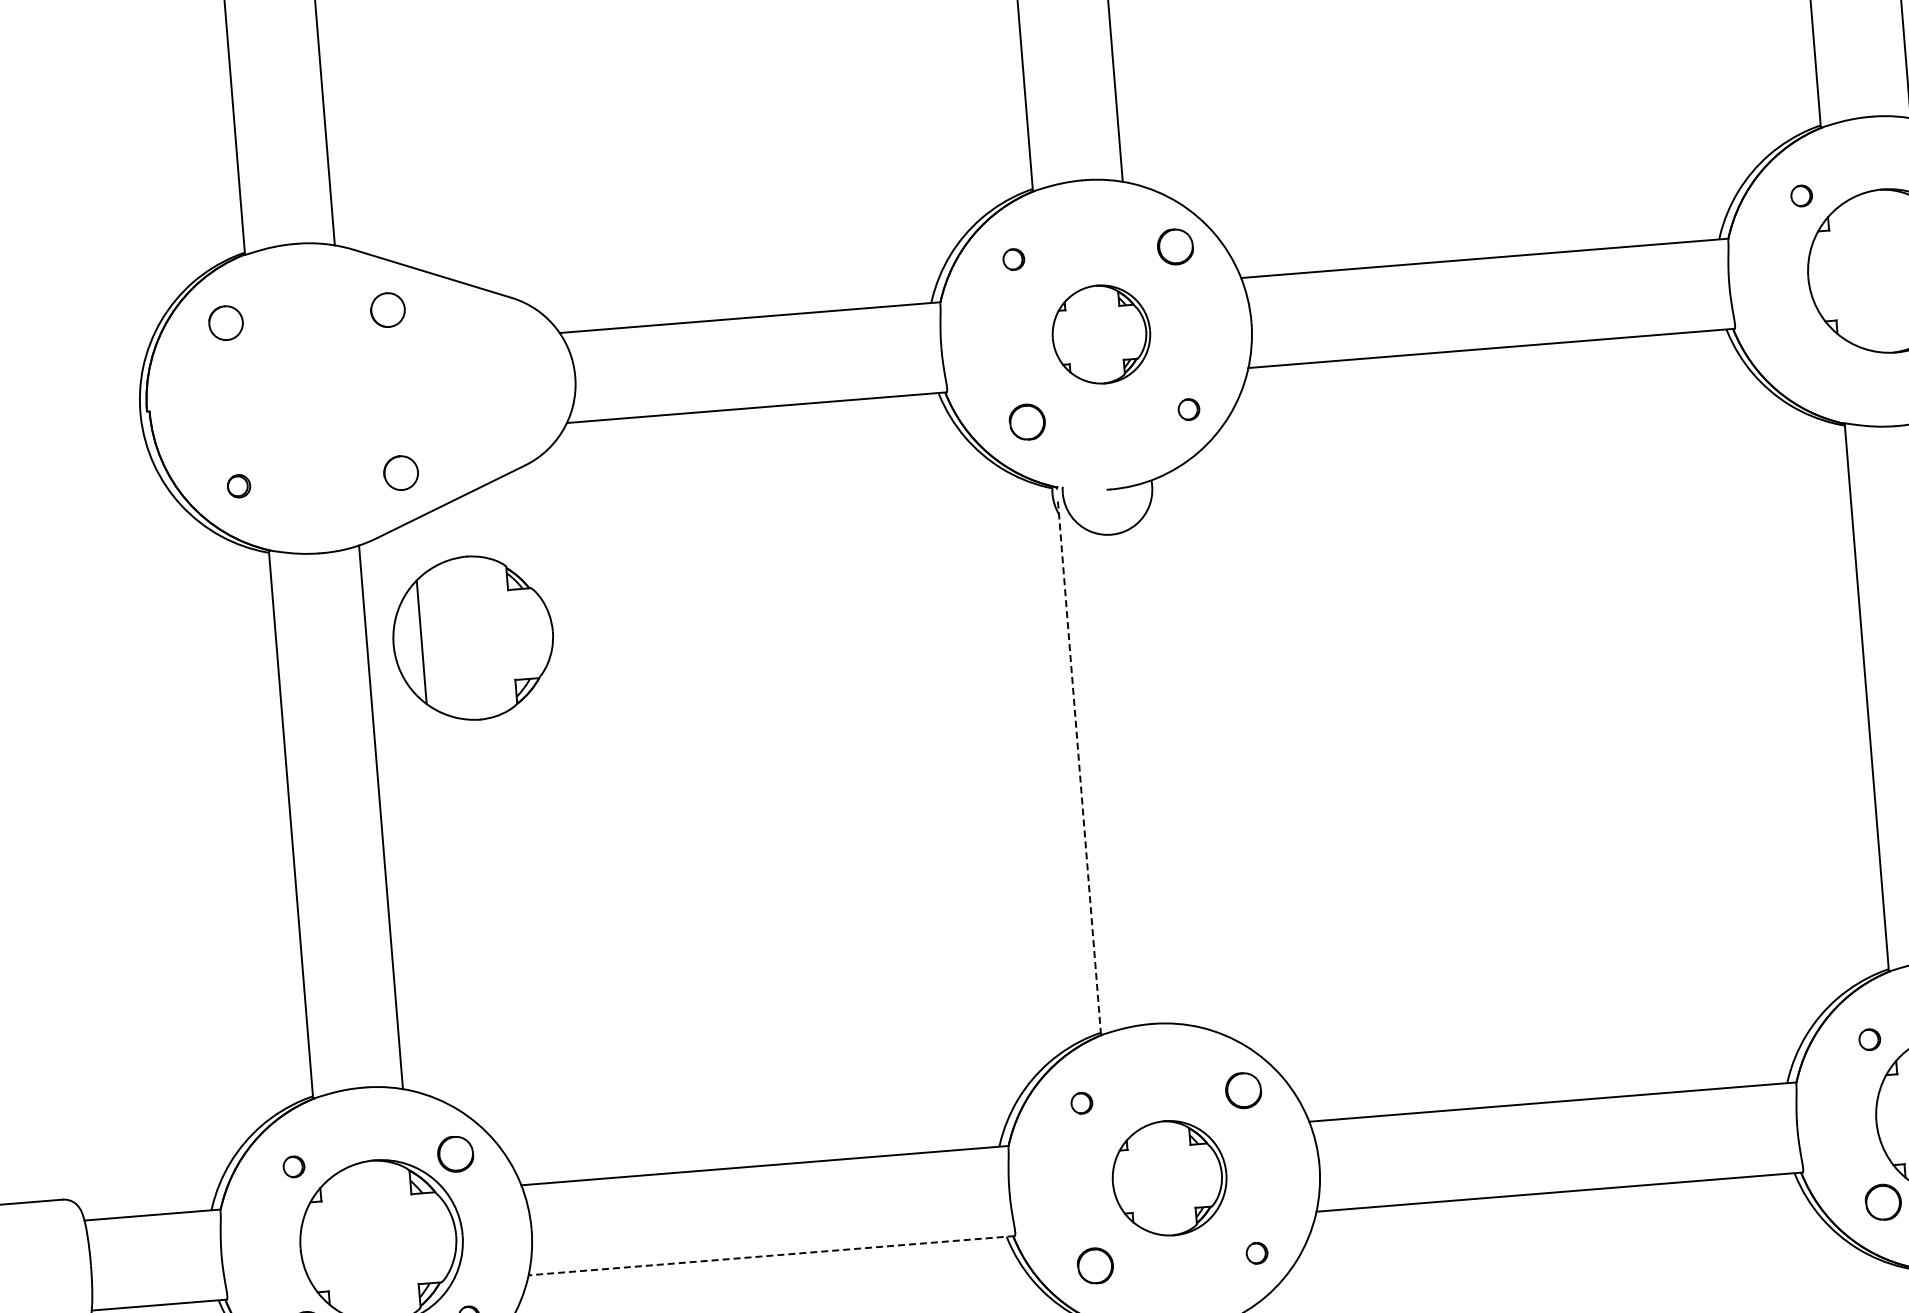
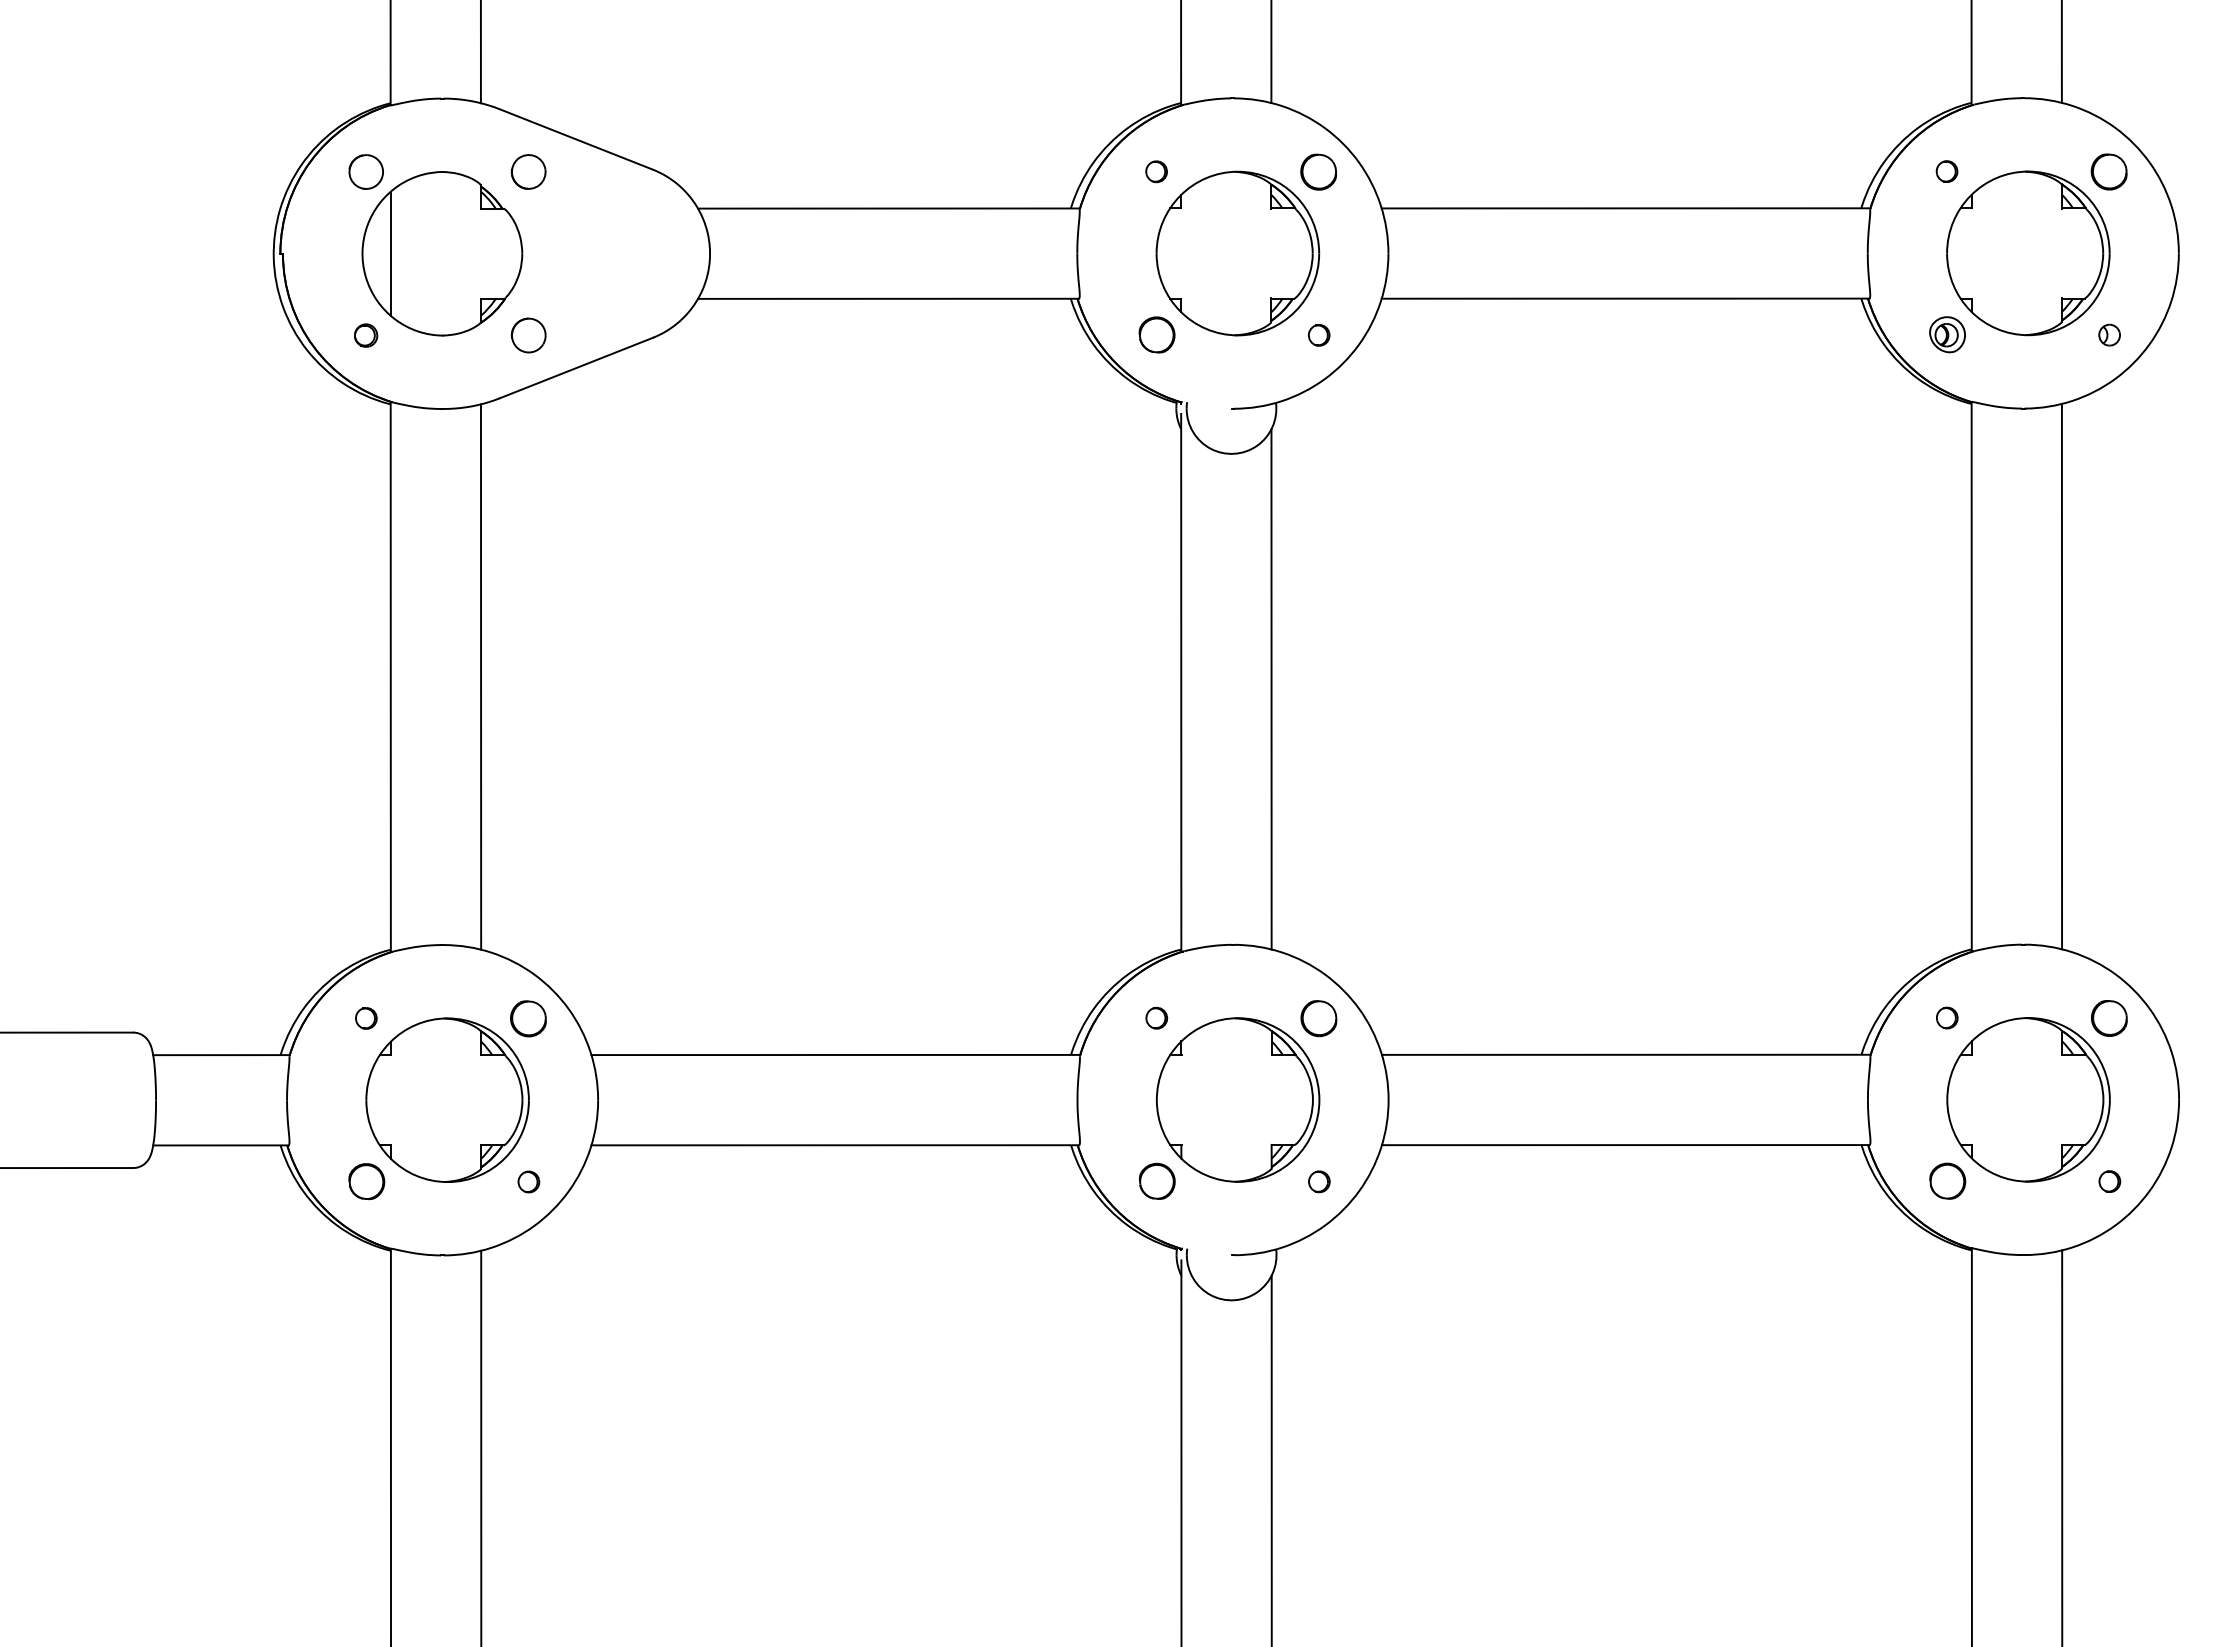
part: (1101, 334) -> (1237, 253), size x1.67
part: (1815, 358) -> (1947, 334), added
part: (473, 637) -> (442, 253), moved
line: (1079, 766) -> (1181, 682), dashed -> solid
line: (1169, 766) -> (1271, 689), added
part: (1169, 1177) -> (1238, 1099), size x1.43
line: (771, 1255) -> (835, 1145), dashed -> solid

